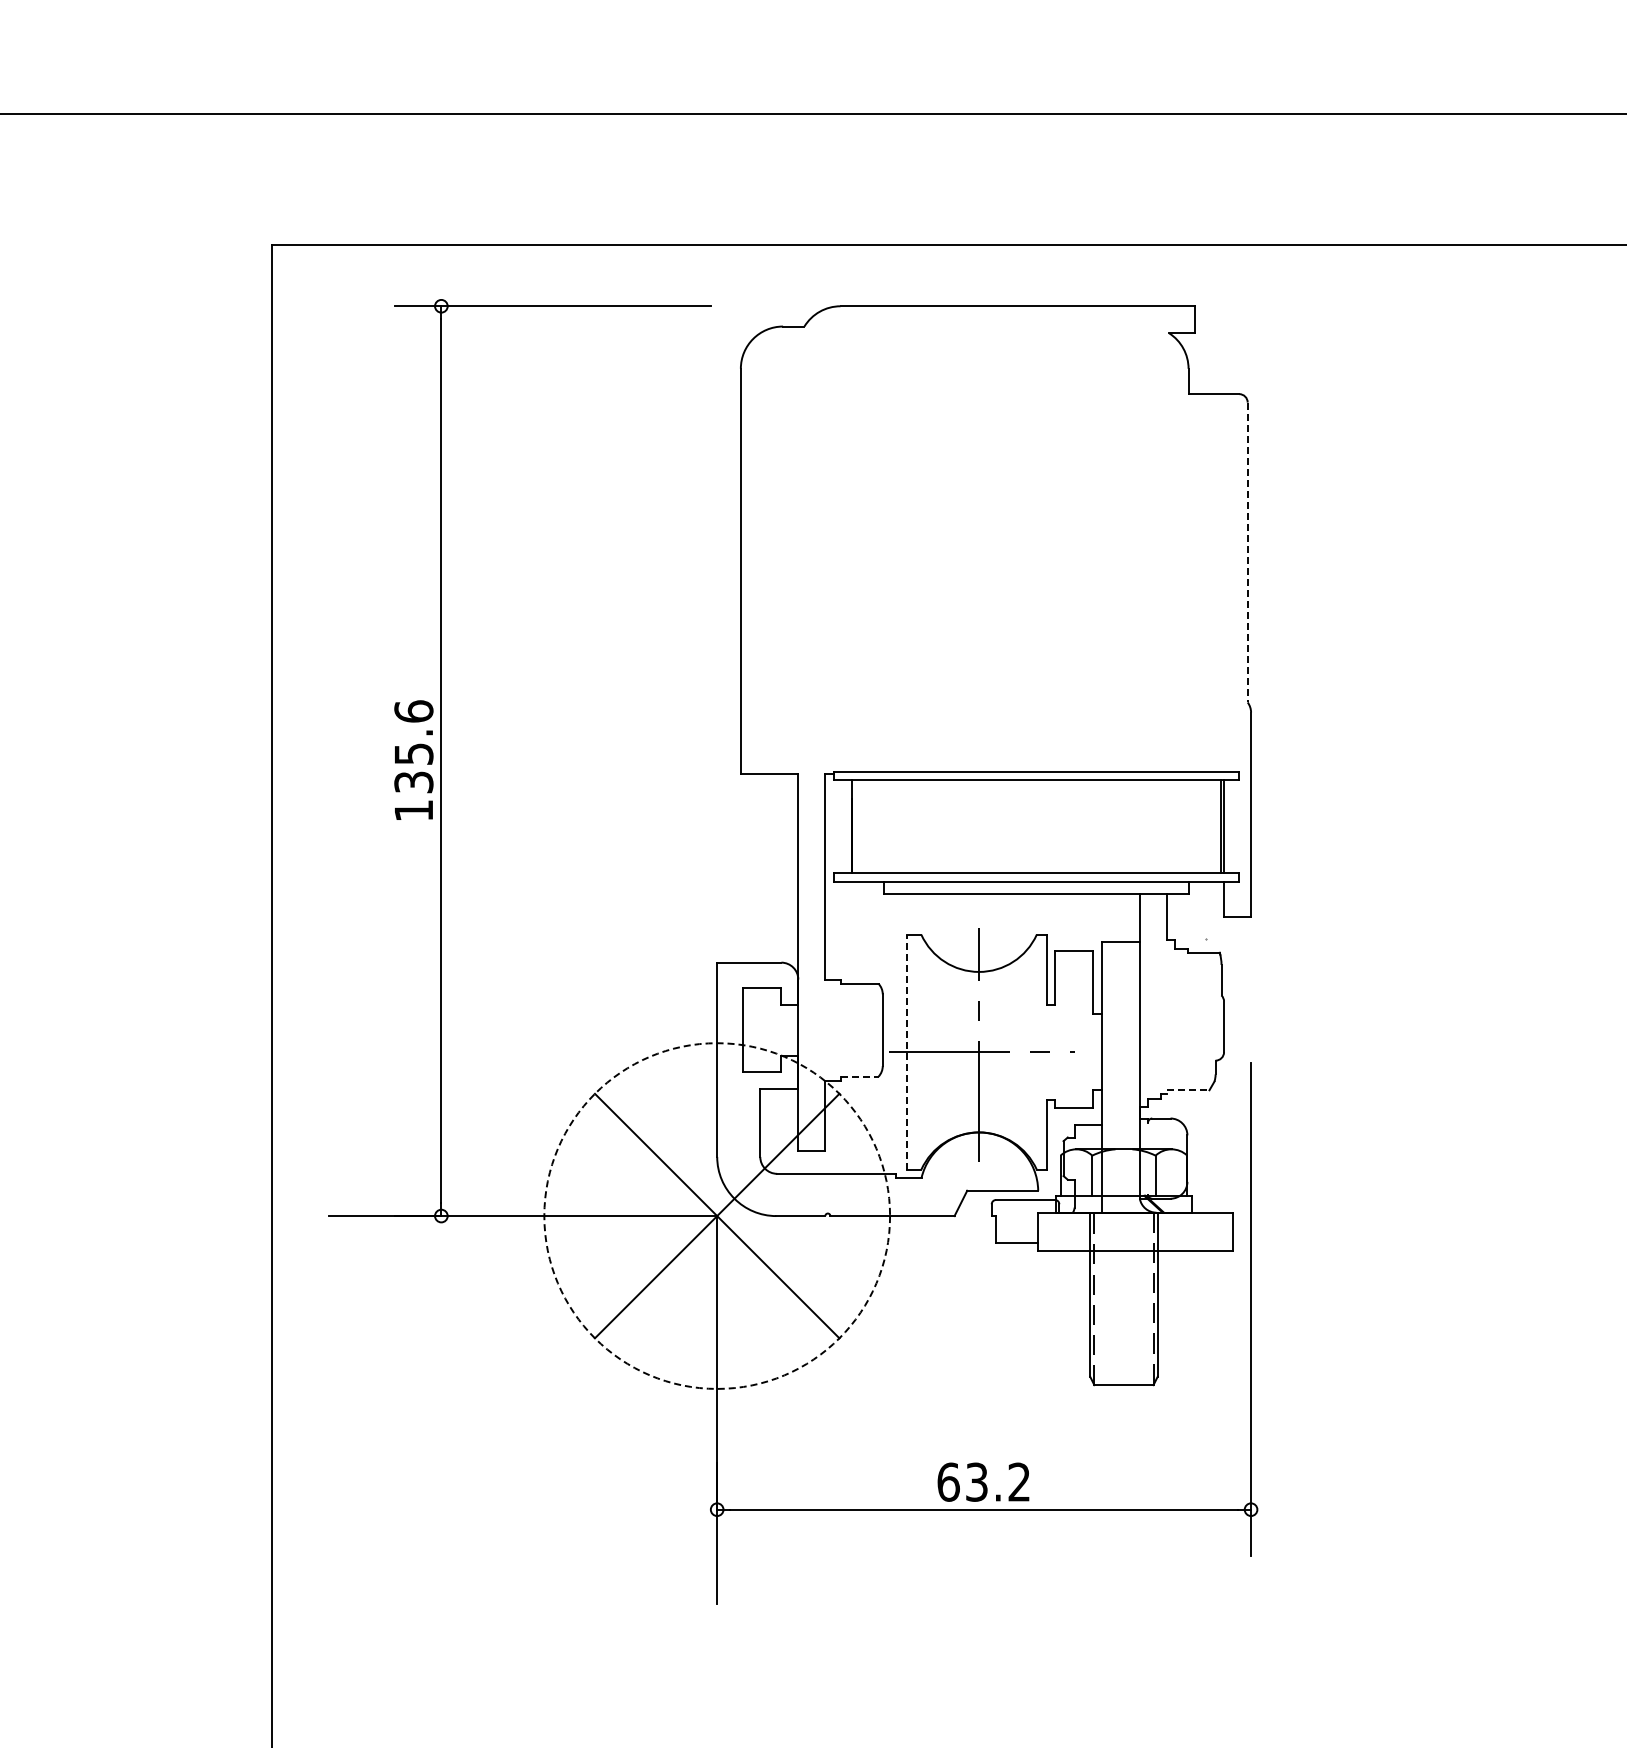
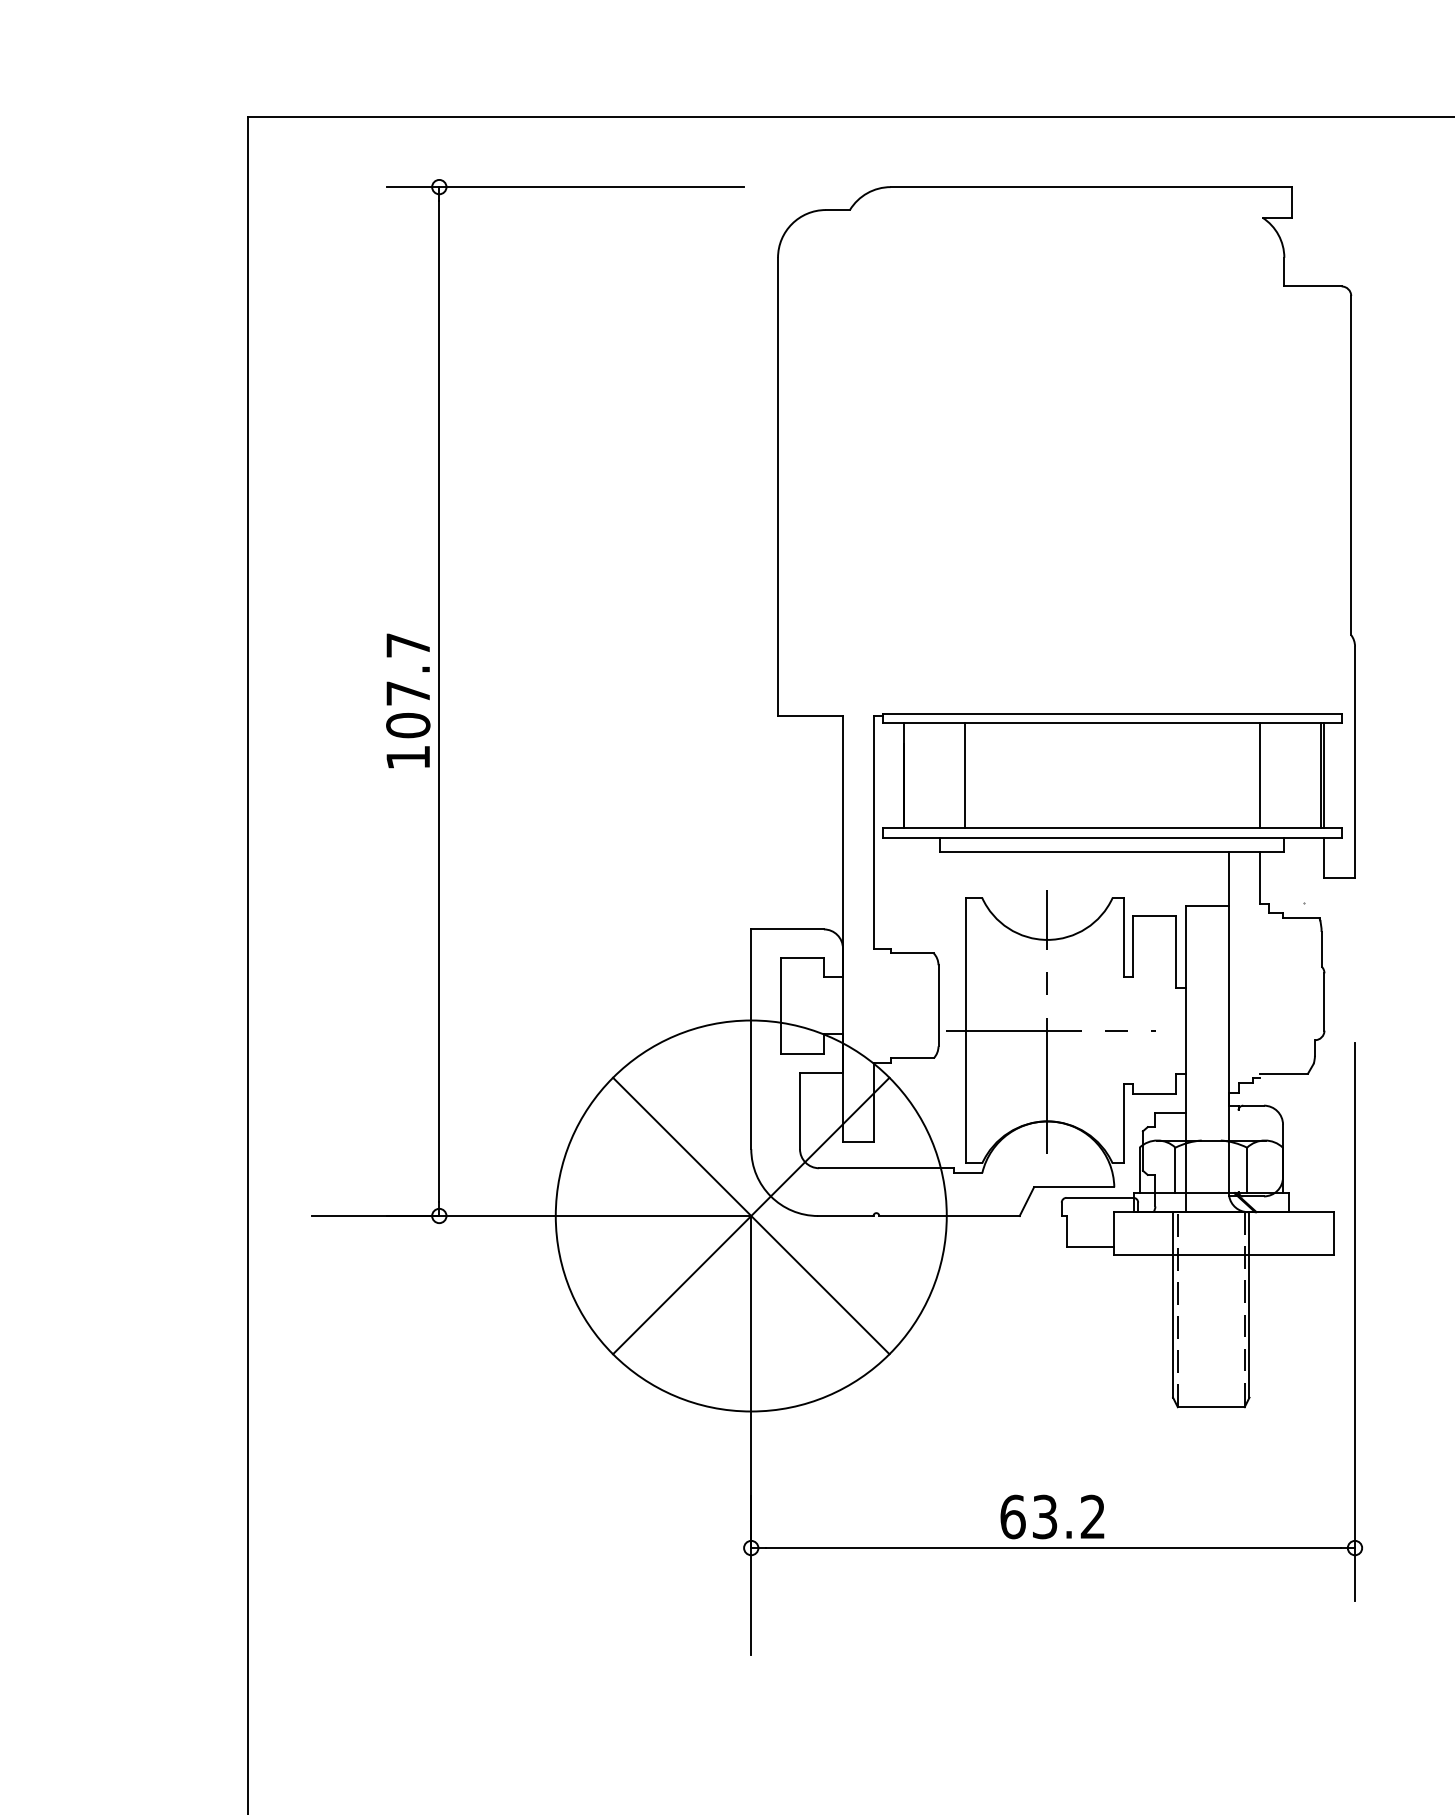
line: (1247, 552) -> (1350, 465), dashed -> solid
text: (413, 746) -> (407, 684), 135.6 -> 107.7
line: (906, 826) -> (965, 775), added
line: (1166, 826) -> (1259, 775), added
line: (907, 1051) -> (966, 1029), dashed -> solid
line: (860, 1076) -> (913, 1058), dashed -> solid
line: (1188, 1090) -> (1284, 1073), dashed -> solid
circle: (717, 1215) -> (751, 1215), dashed -> solid

